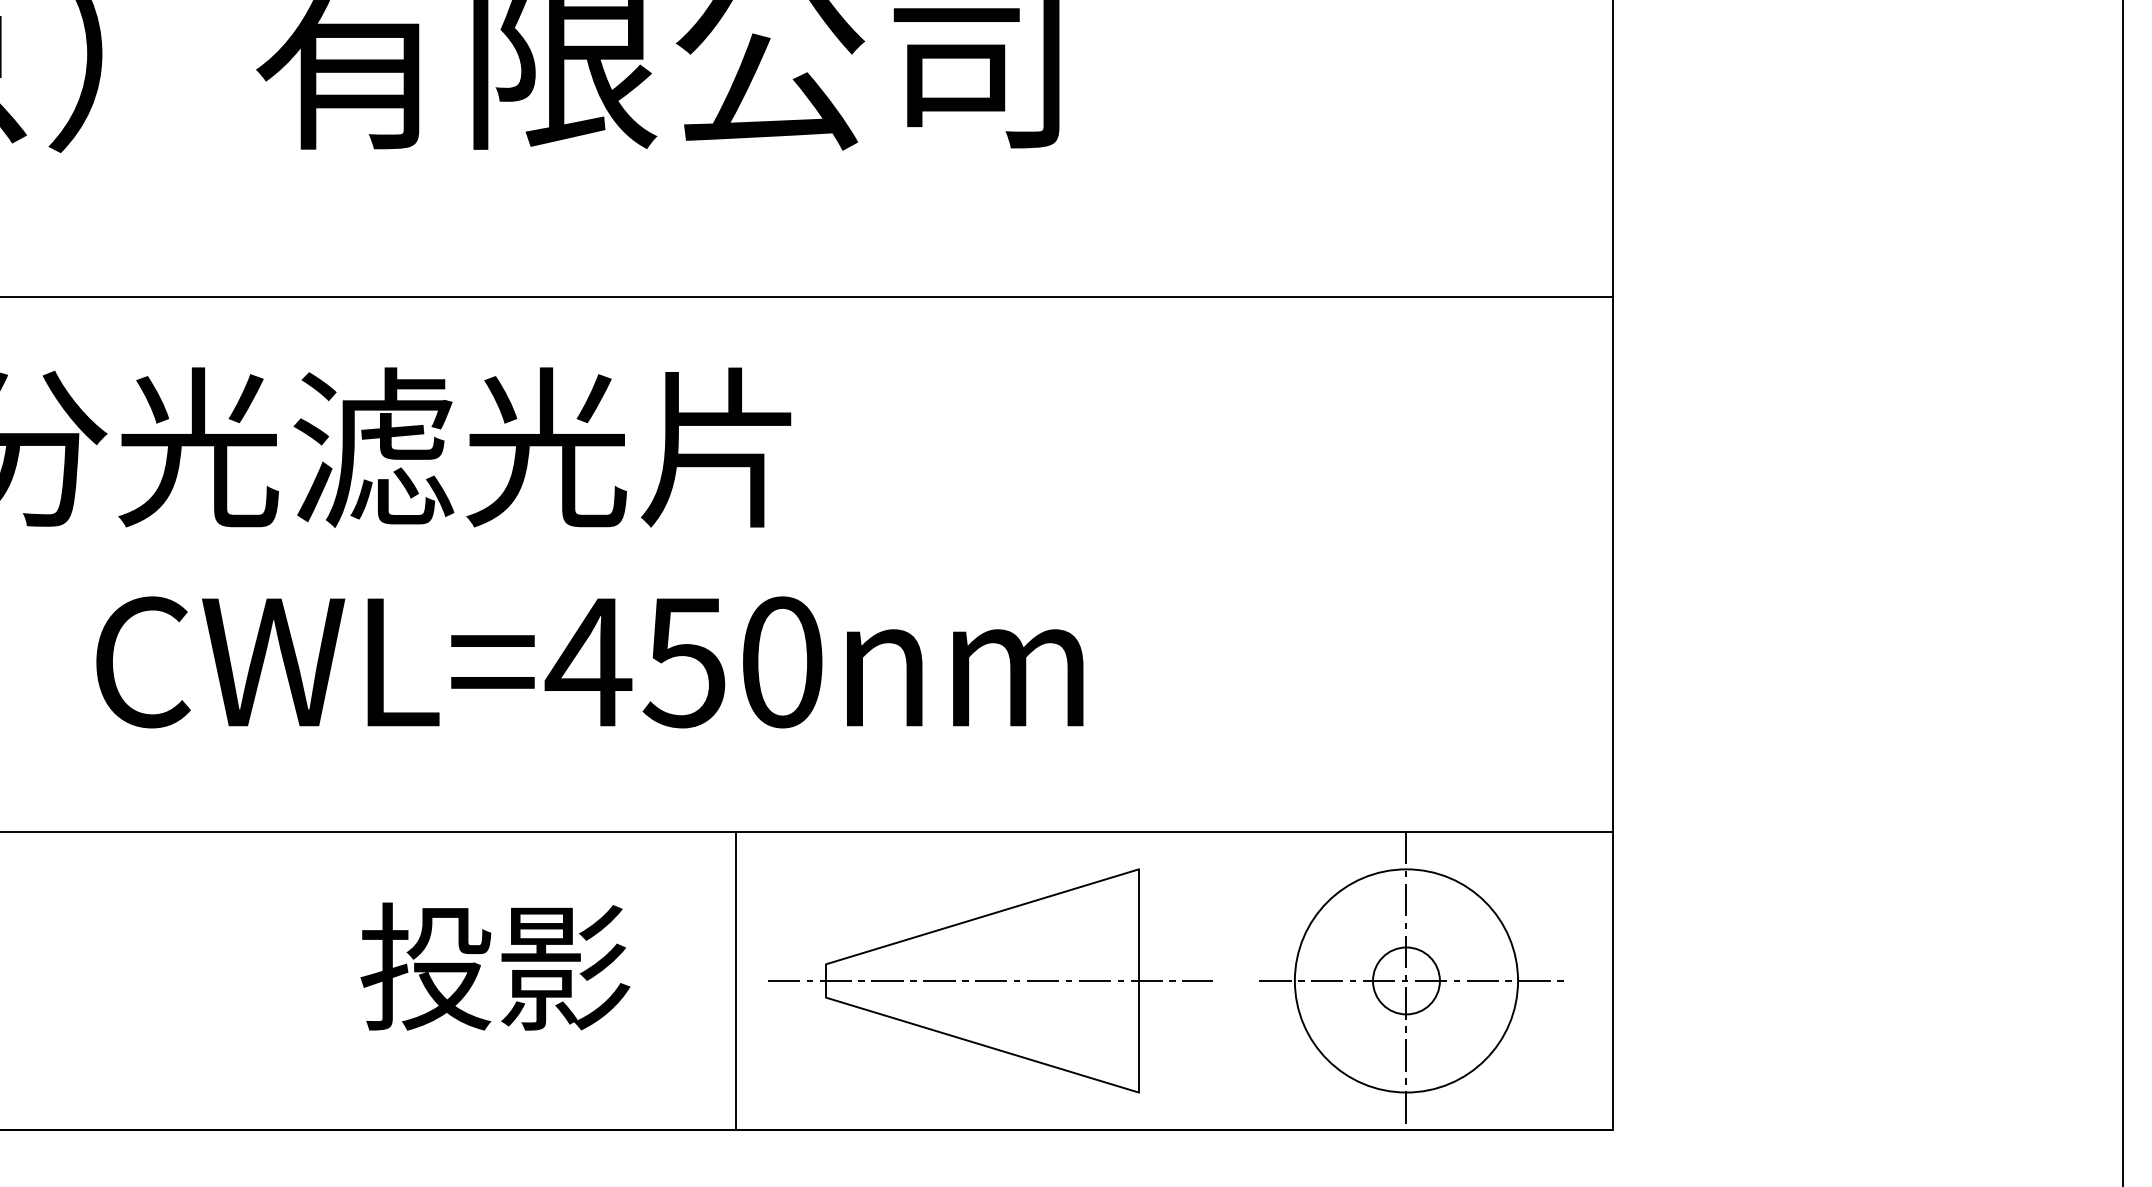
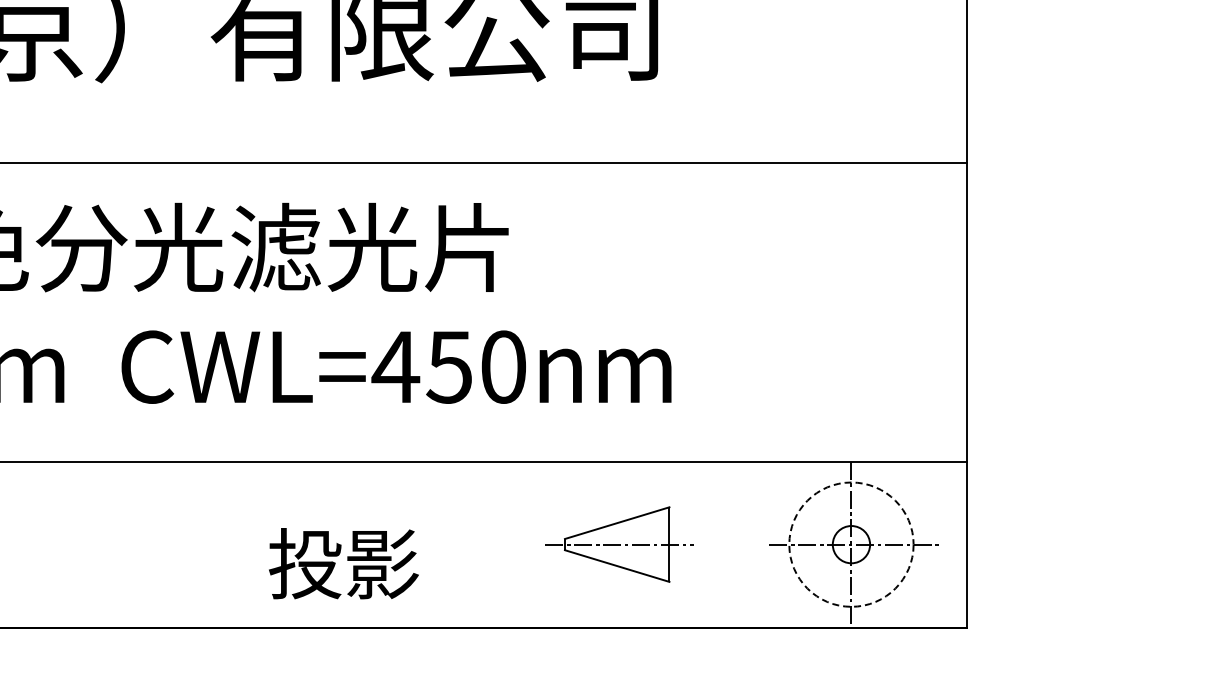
text: (494, 966) -> (343, 563), moved
line: (736, 980) -> (478, 544), removed
part: (990, 980) -> (619, 544), size x0.6
circle: (1406, 980) -> (851, 544), solid -> dashed

